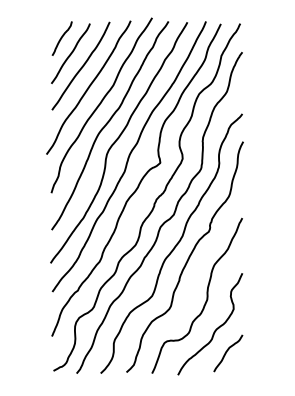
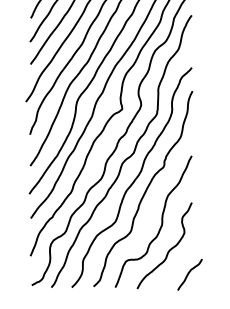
curve: (227, 352) -> (189, 273), moved

